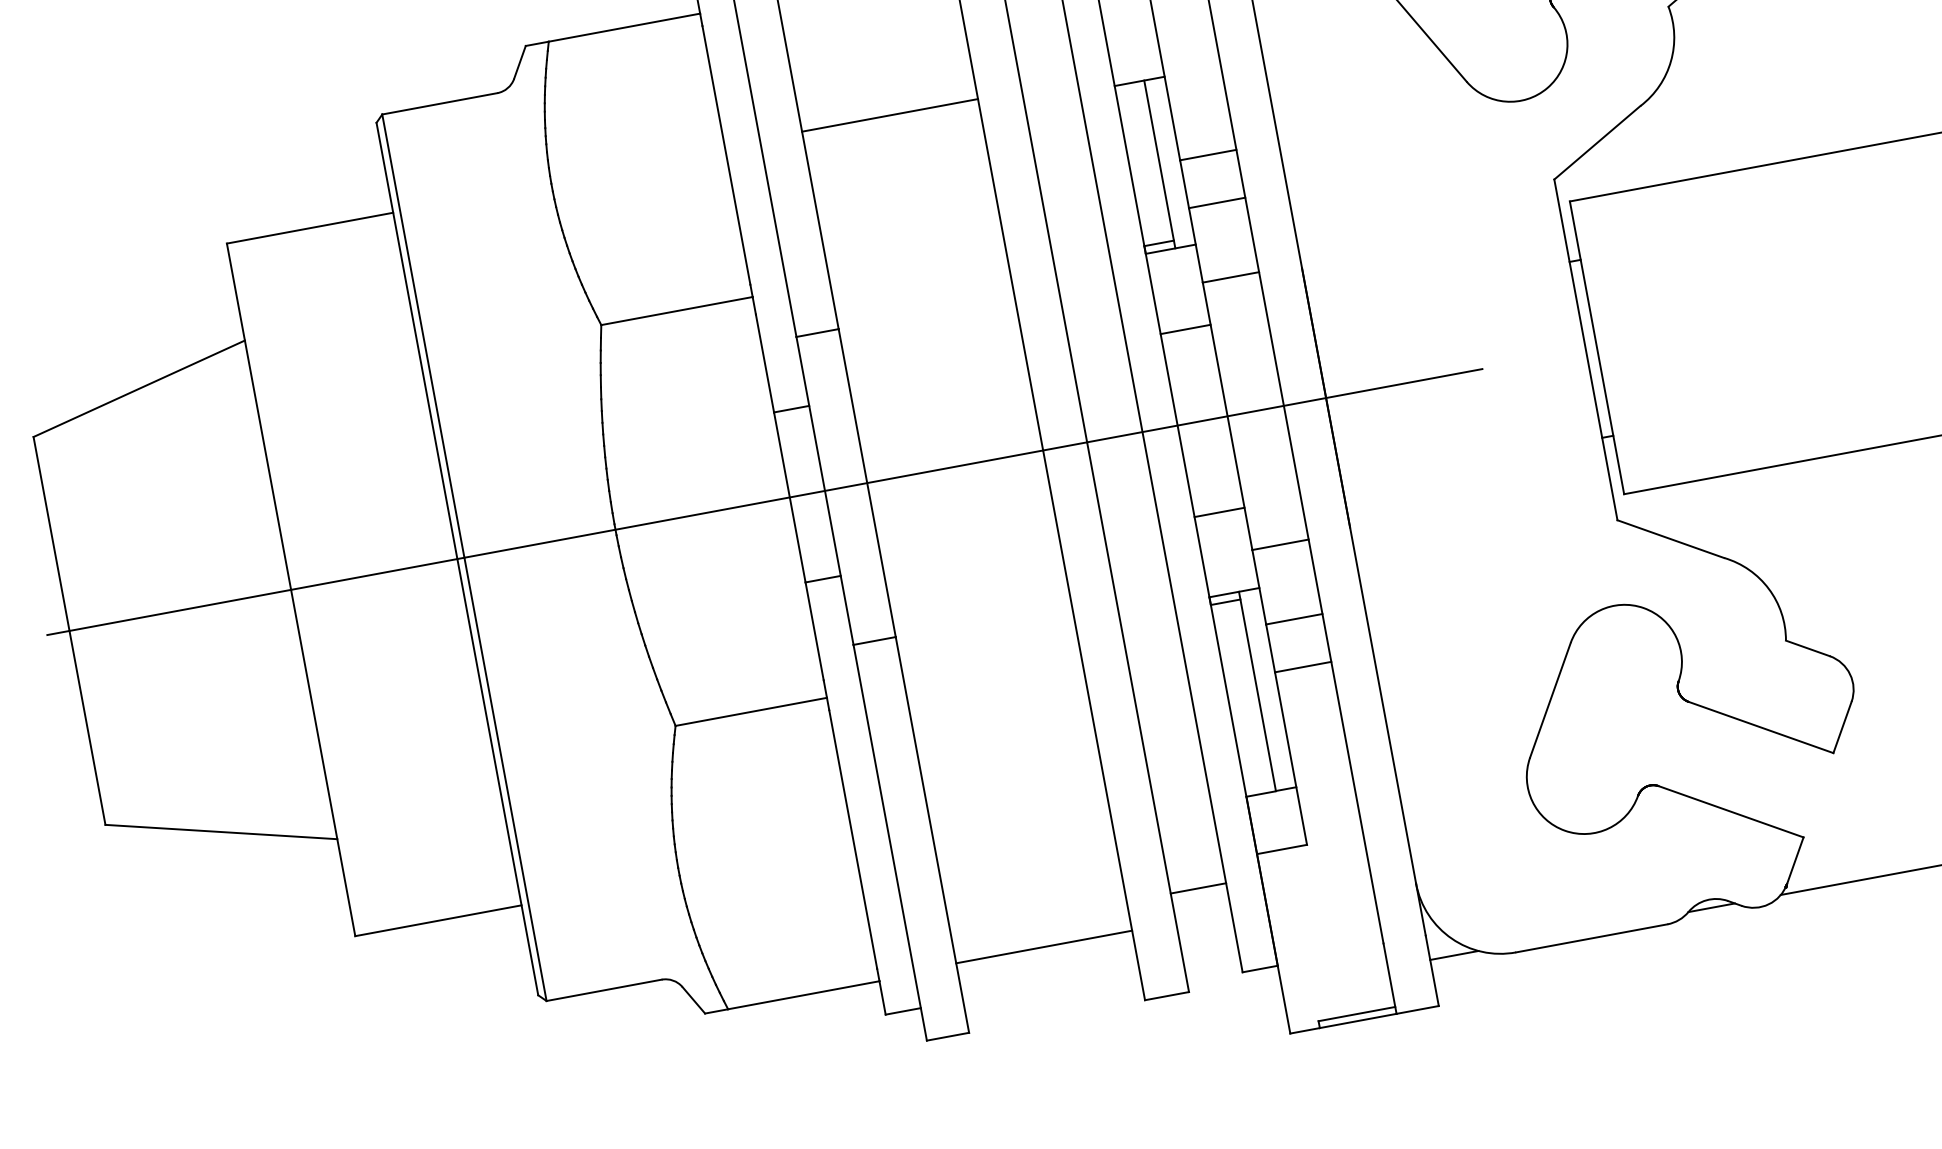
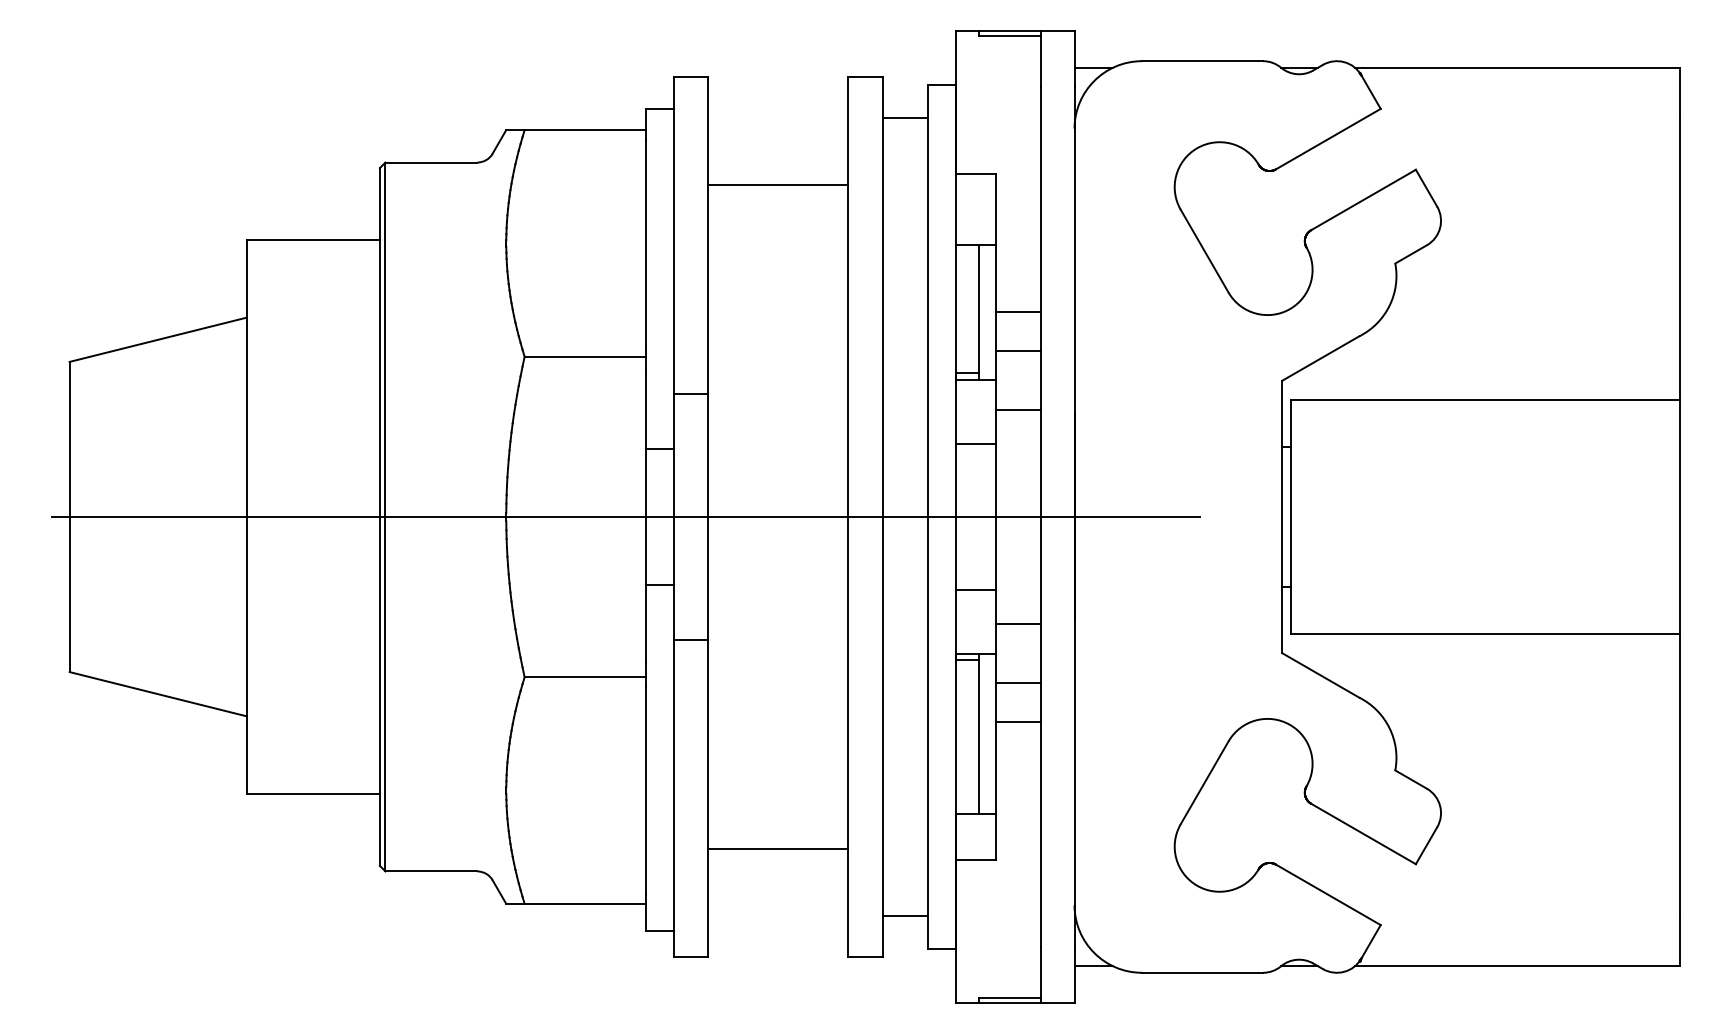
line: (889, 114) -> (777, 184), moved
line: (1198, 888) -> (905, 915), moved
line: (1043, 947) -> (777, 849), moved

